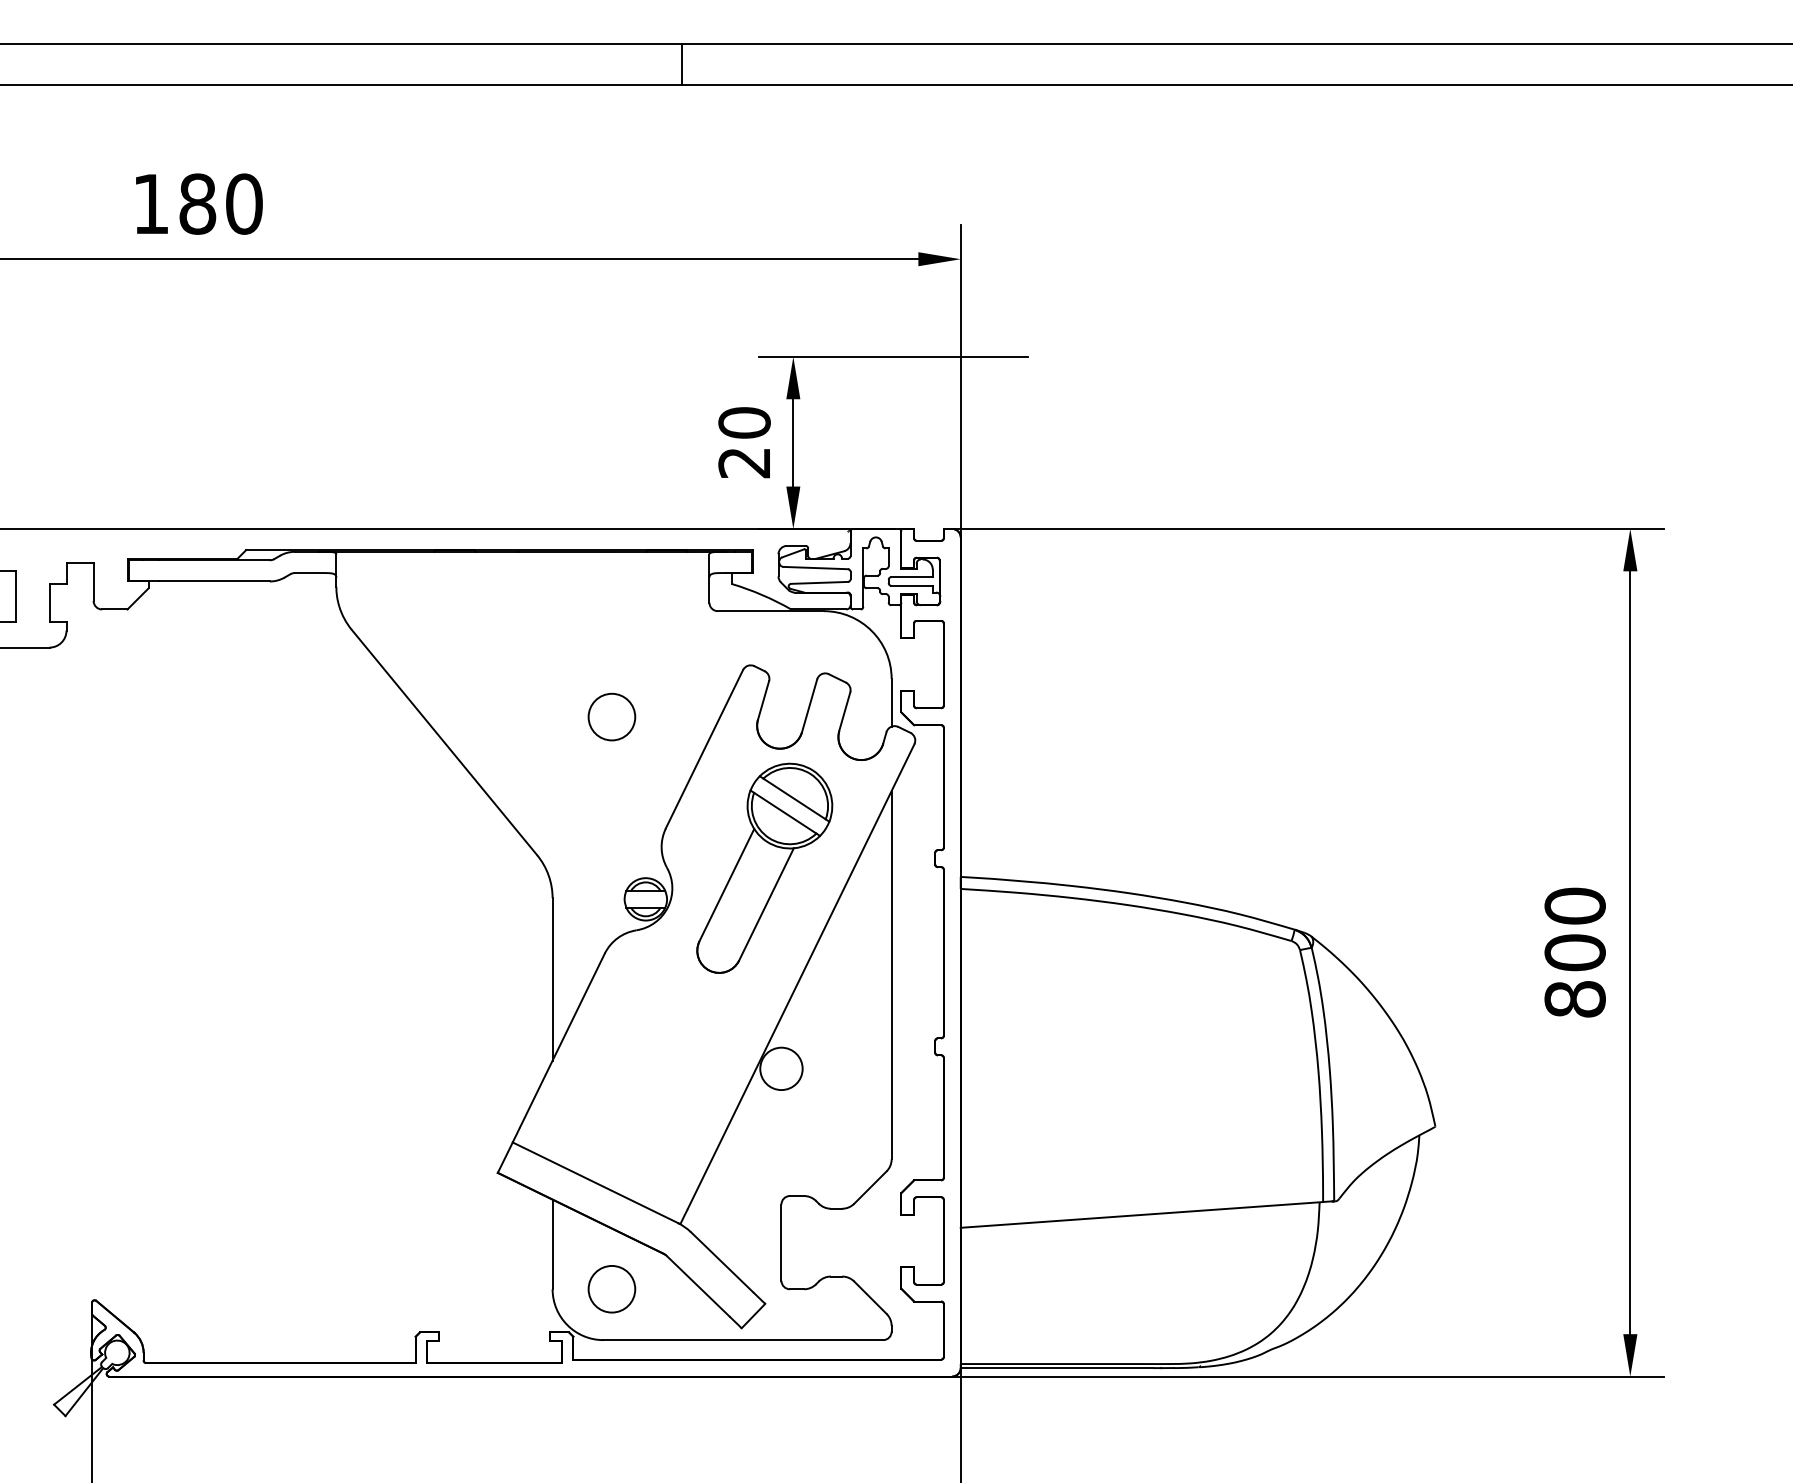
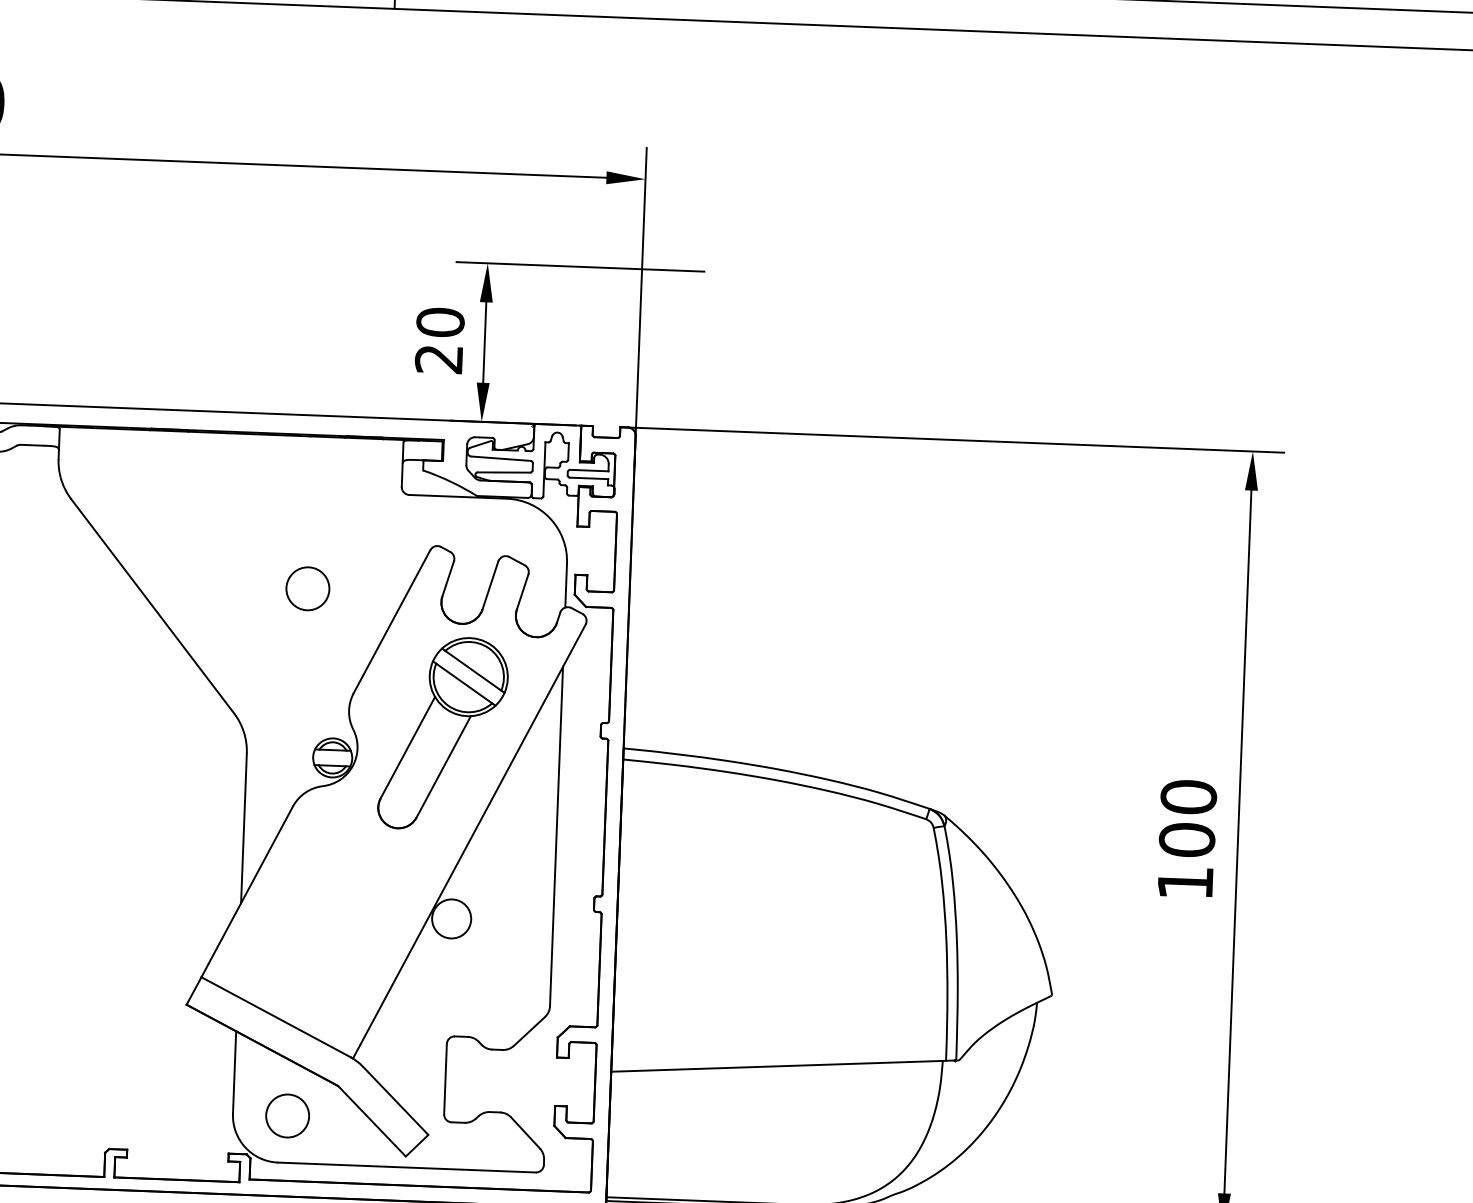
text: (1574, 999) -> (1184, 883), 800 -> 100

